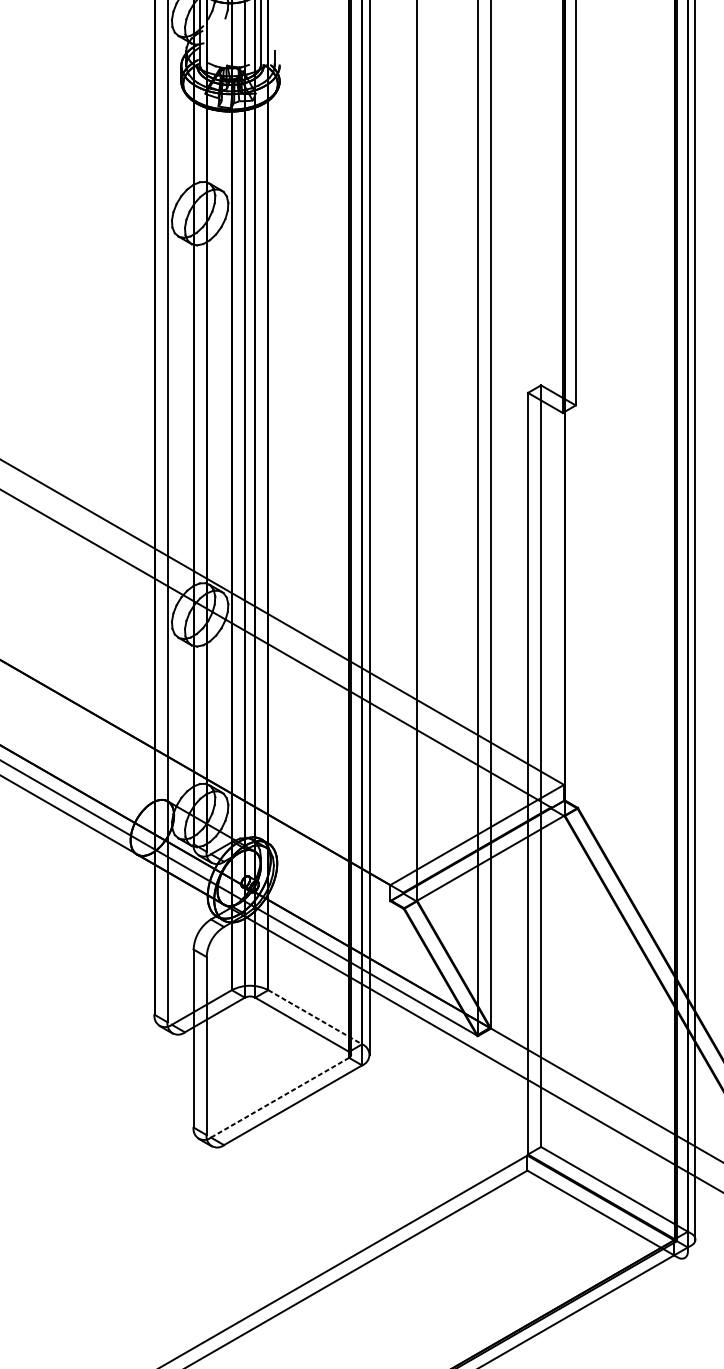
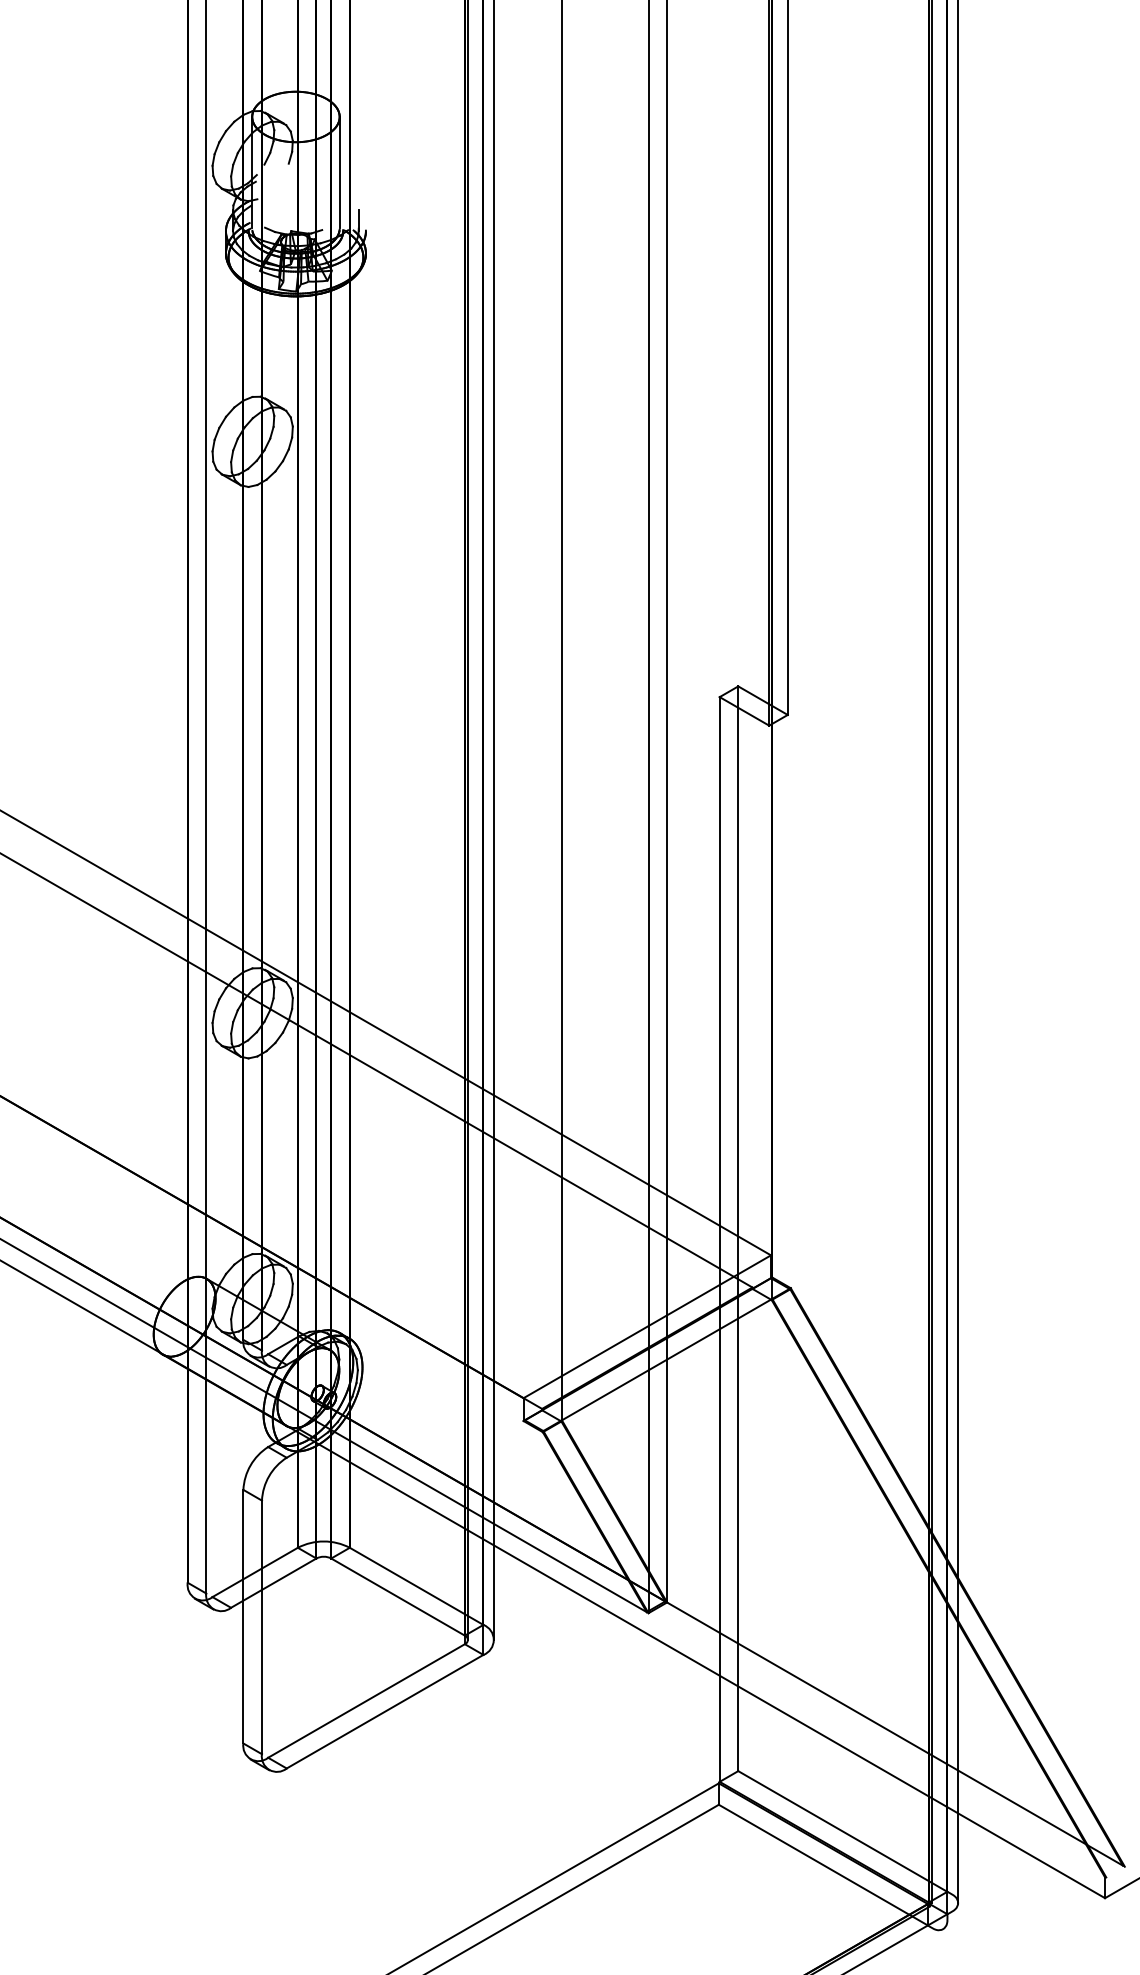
line: (315, 1017) -> (417, 1586), dashed -> solid
line: (280, 1097) -> (366, 1700), dashed -> solid

